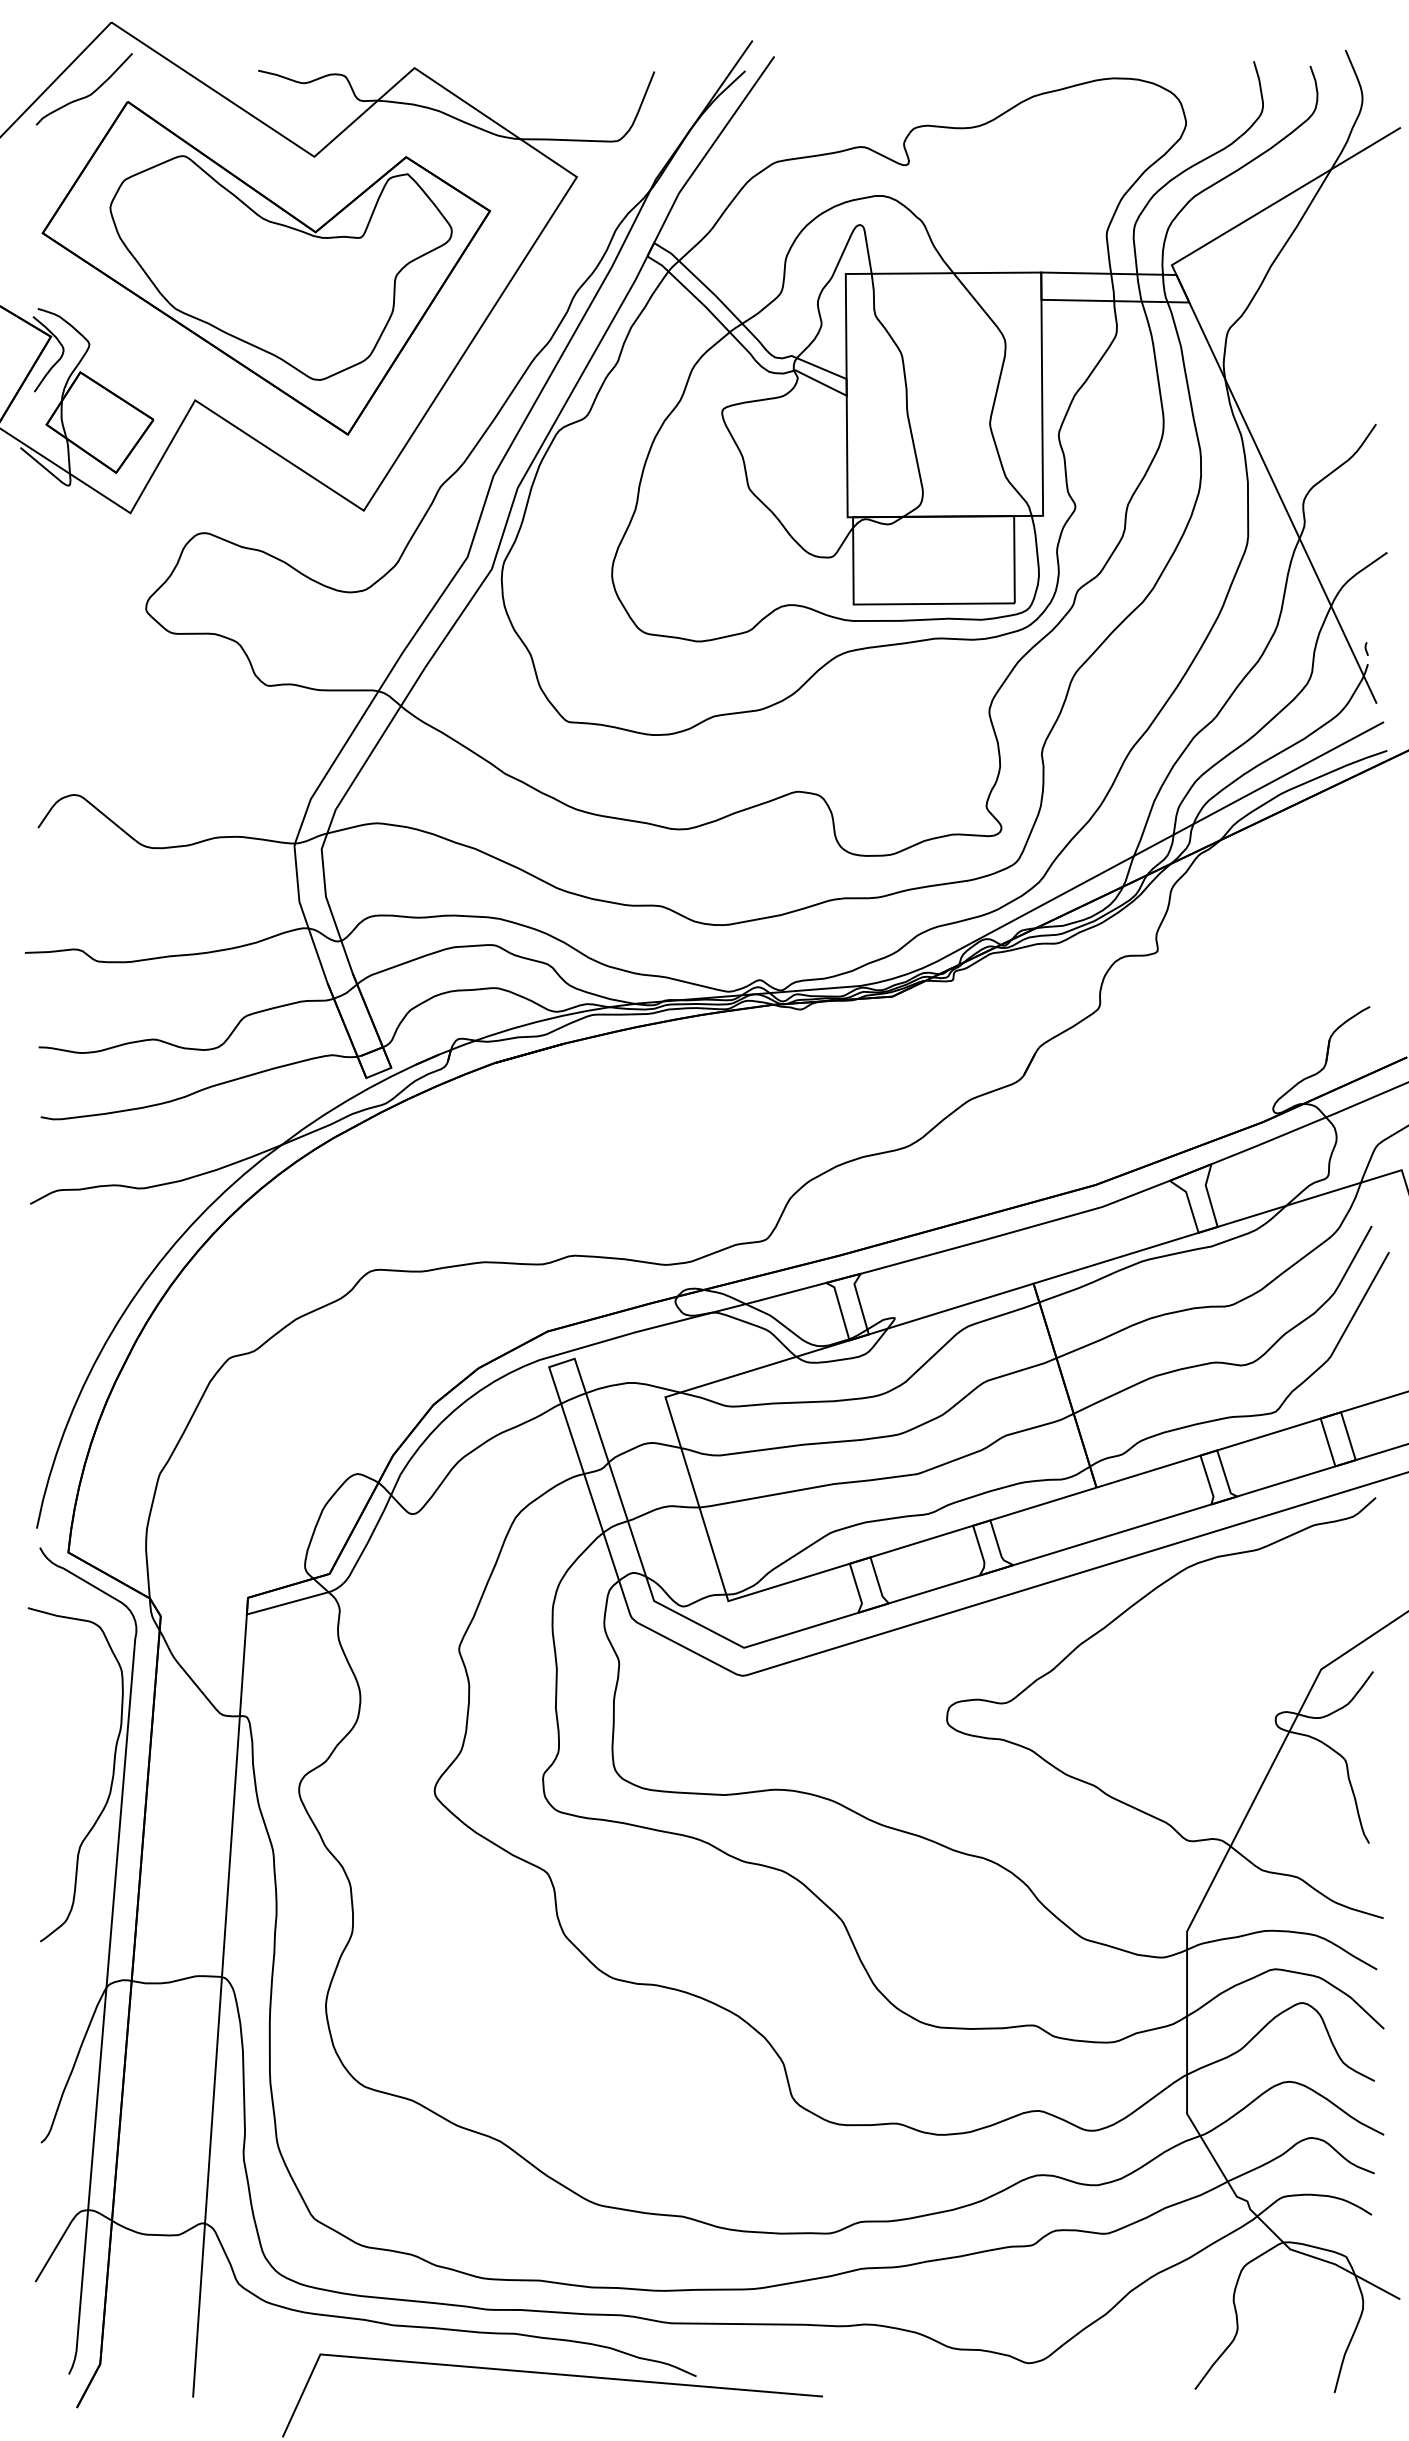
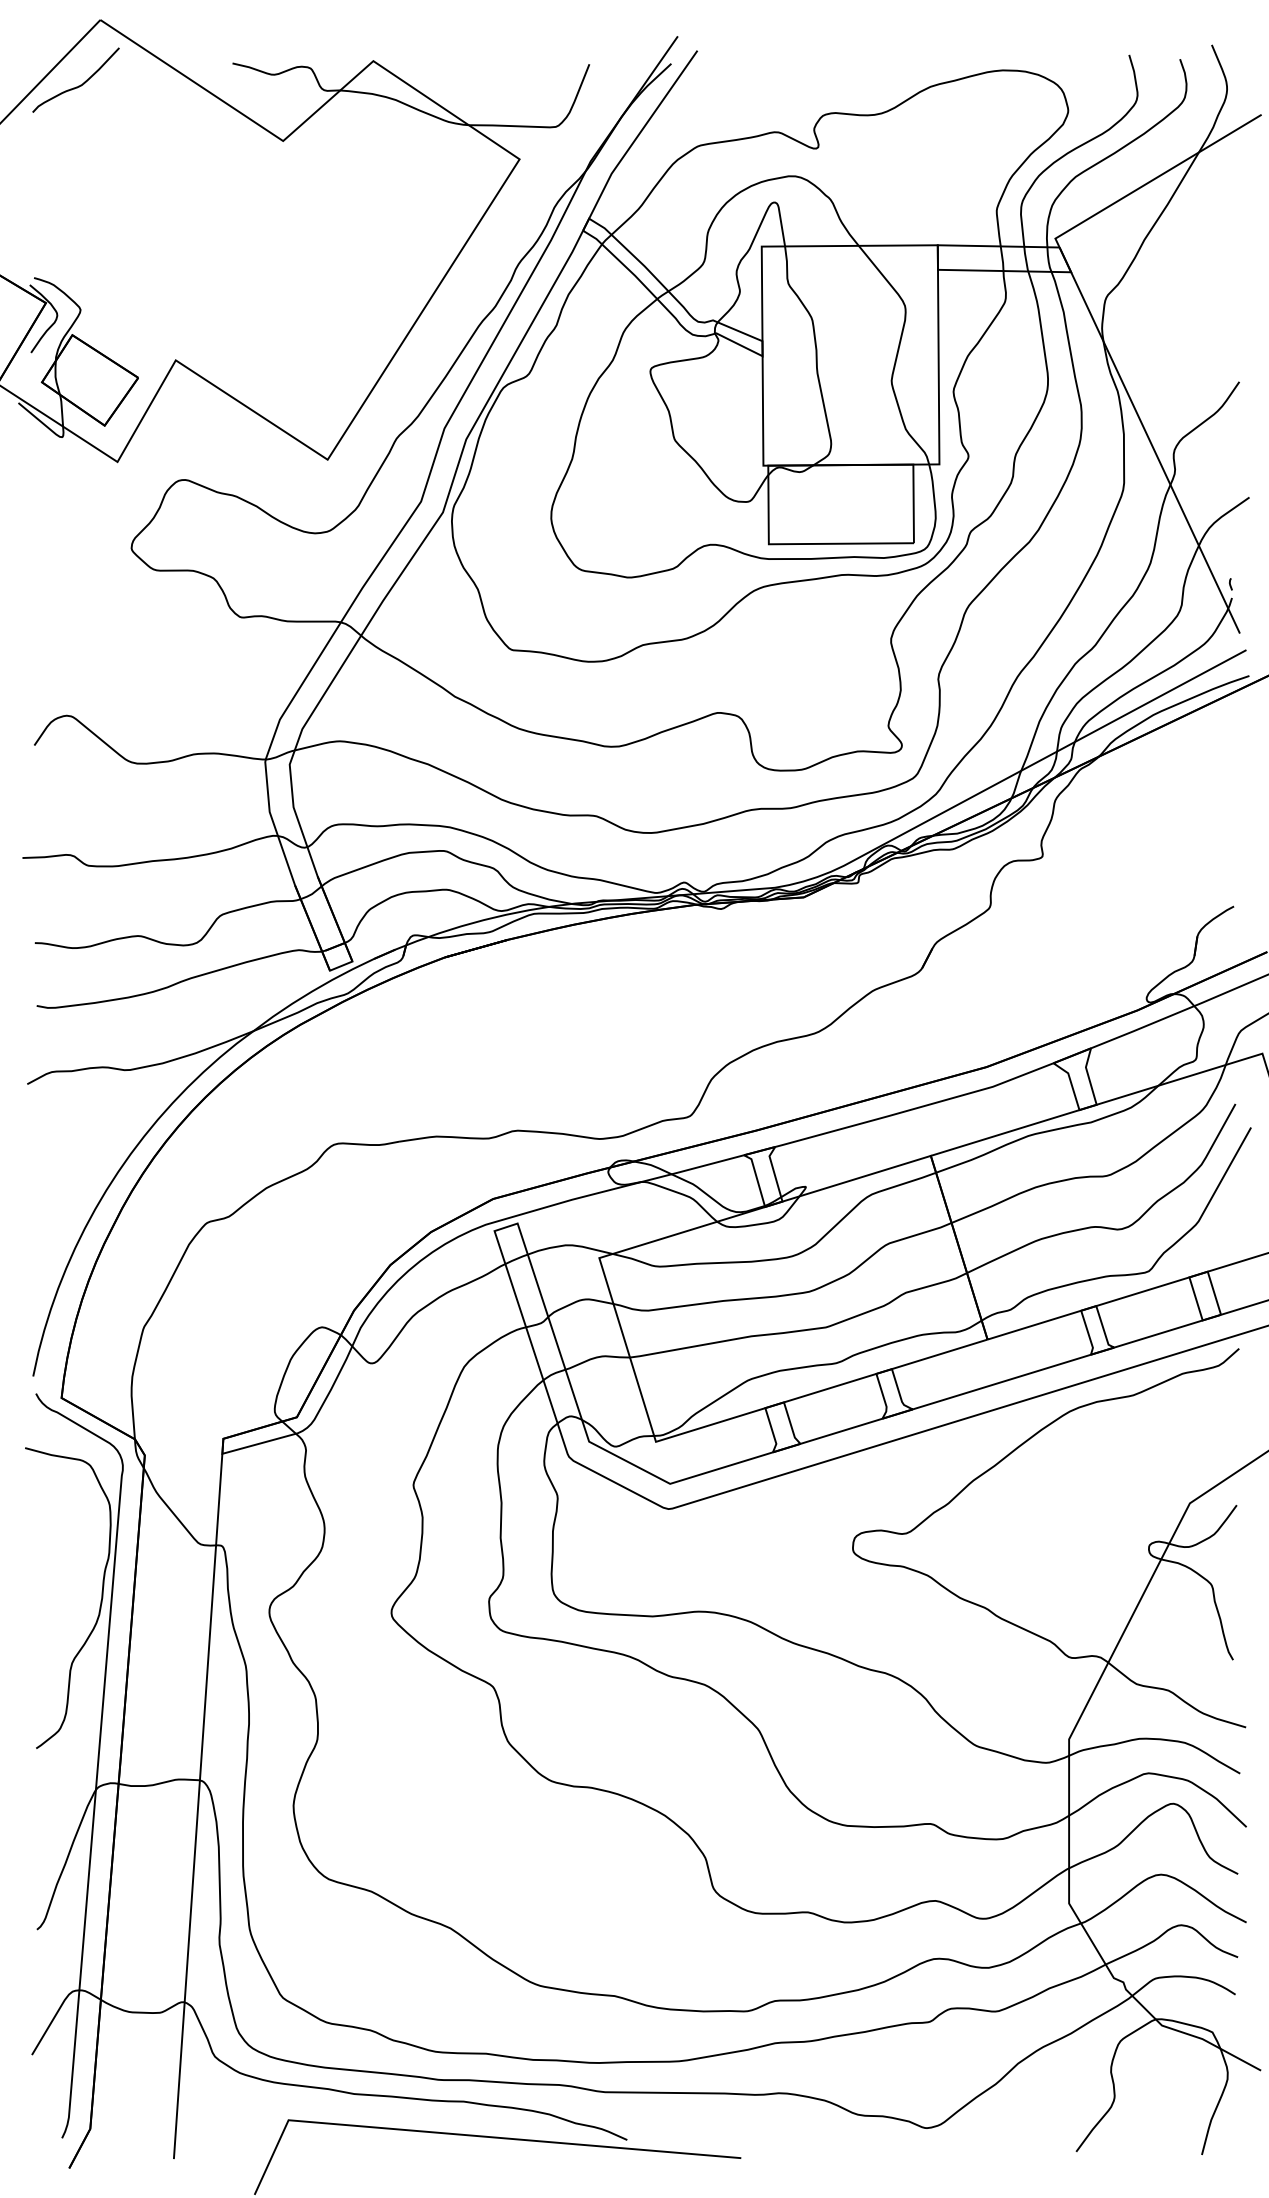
part: (266, 268) -> (240, 241), removed

